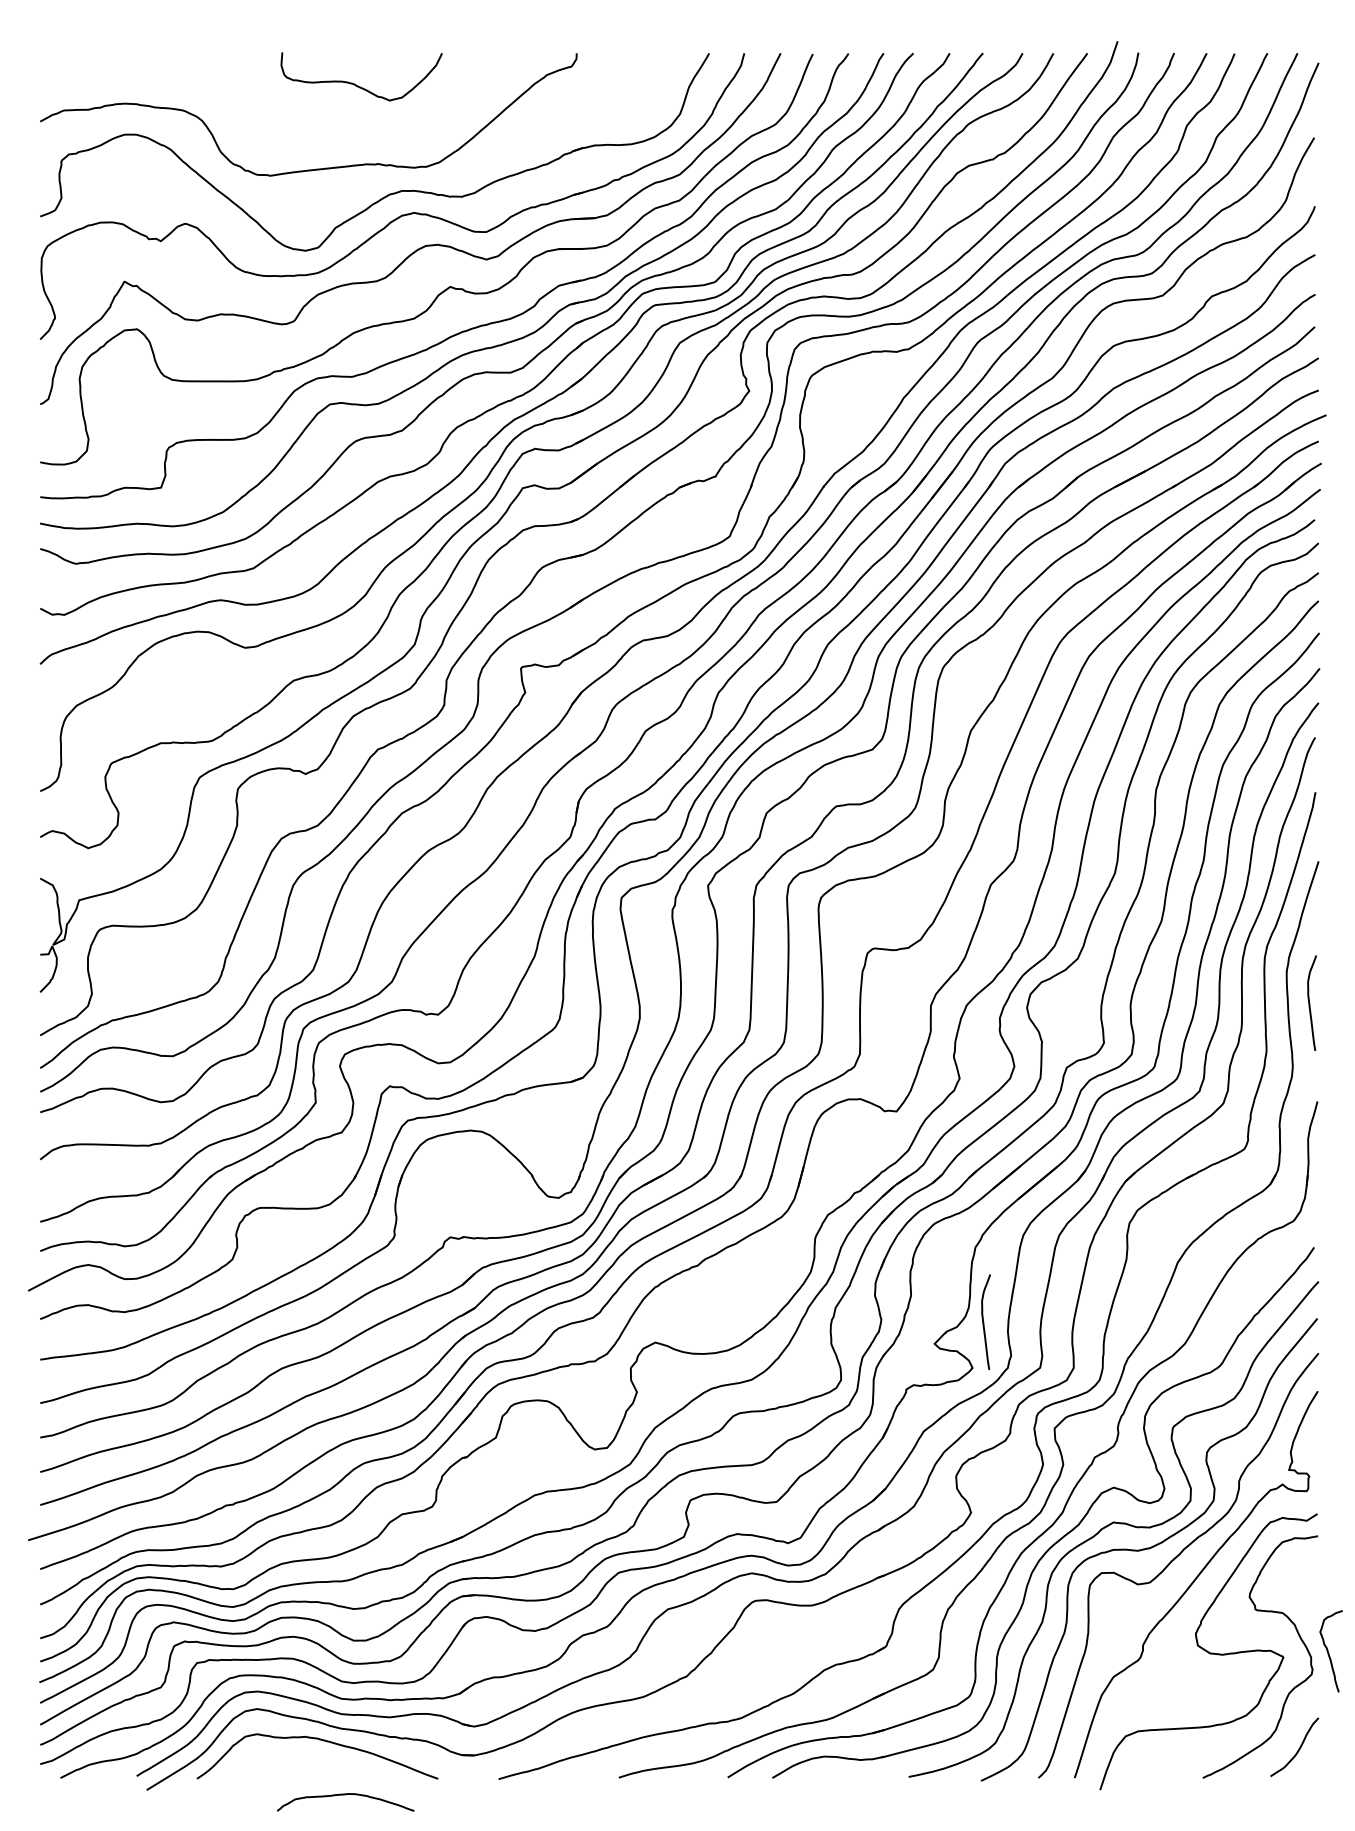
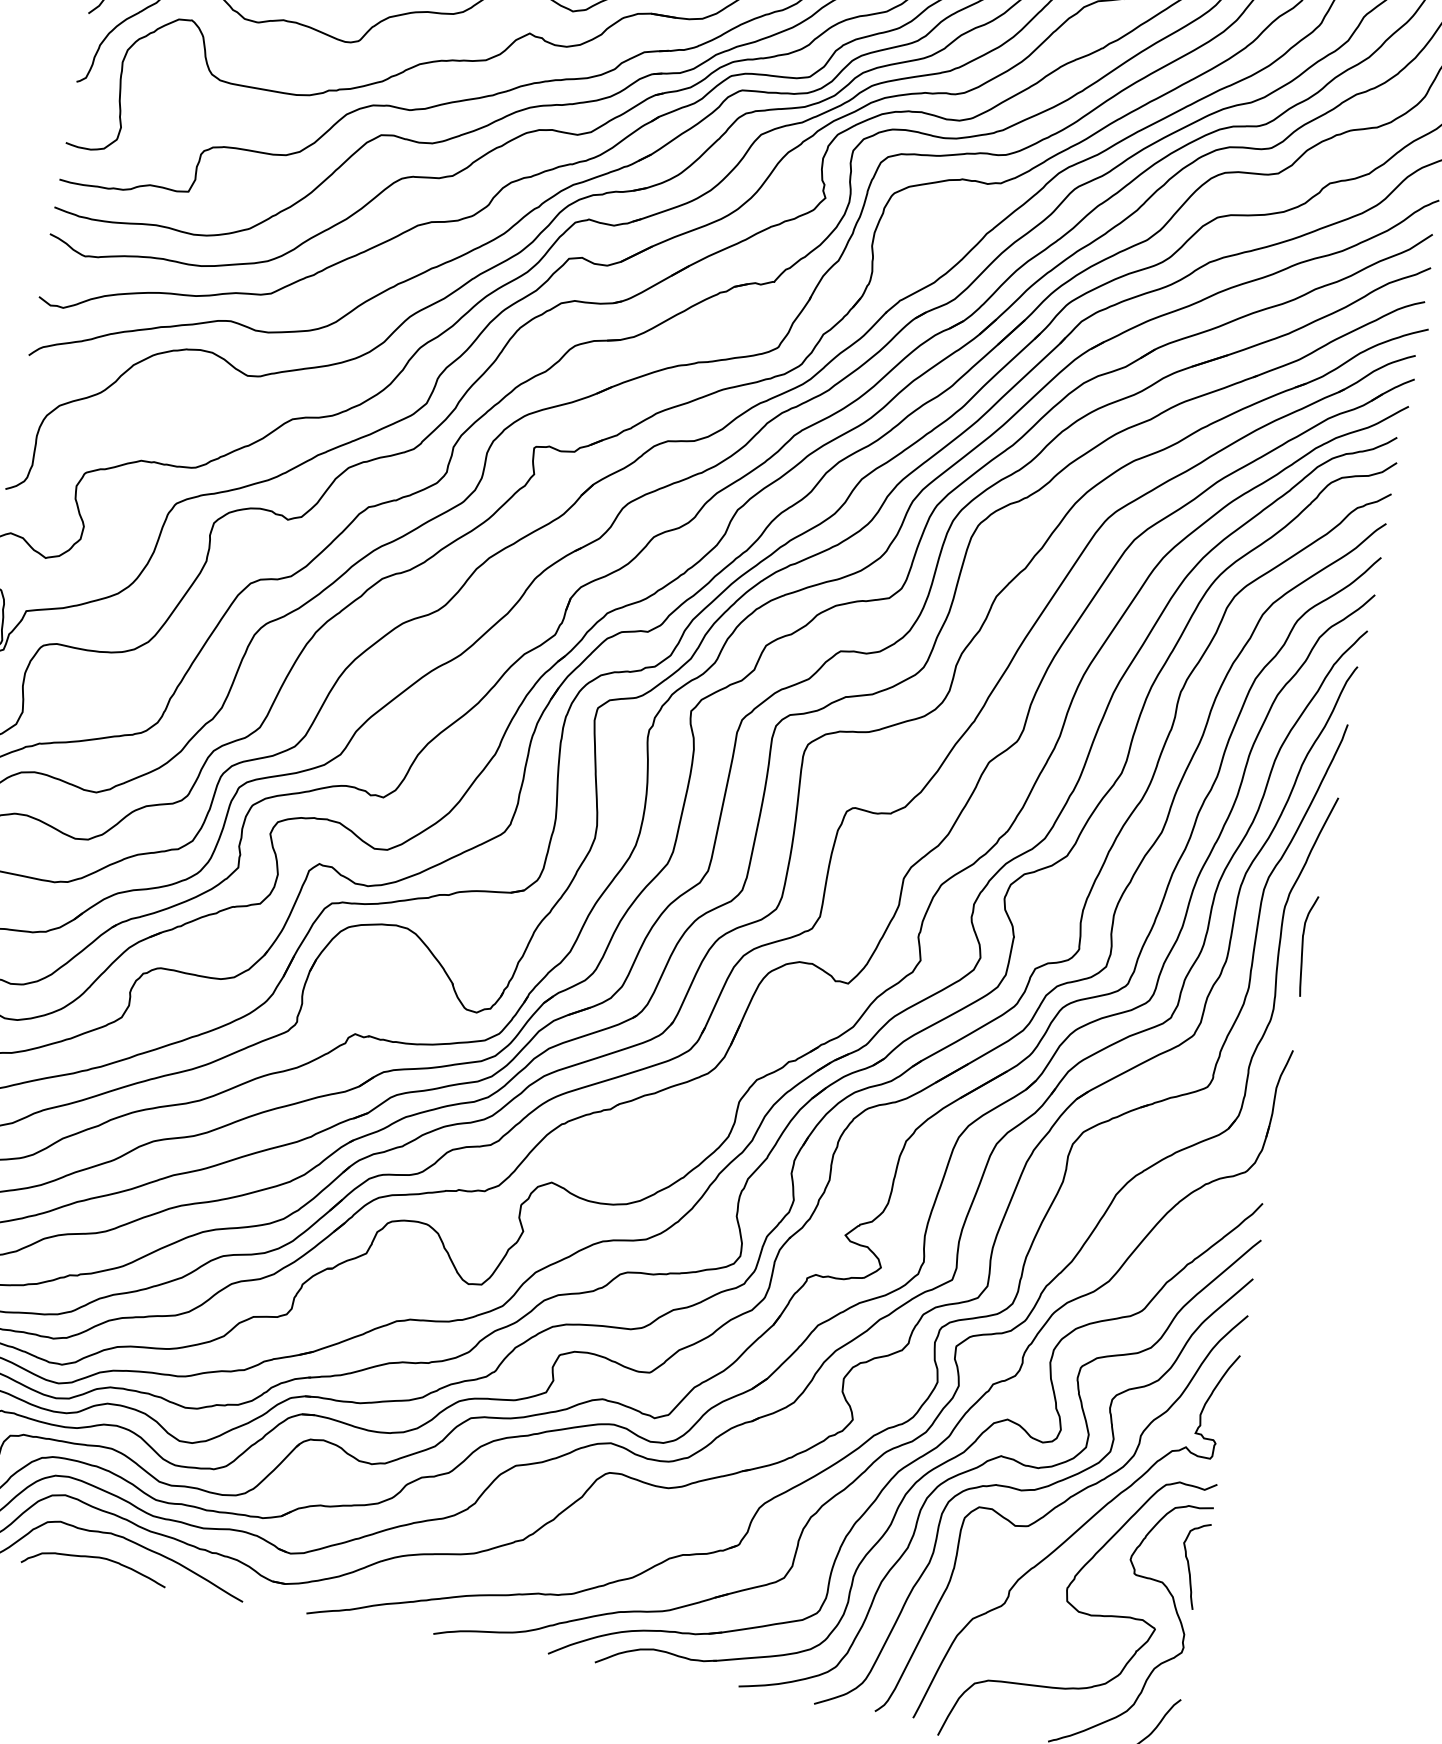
curve: (984, 1321) -> (902, 1220), removed
curve: (1328, 1651) -> (1189, 1564), moved
curve: (345, 1795) -> (95, 1558), moved

